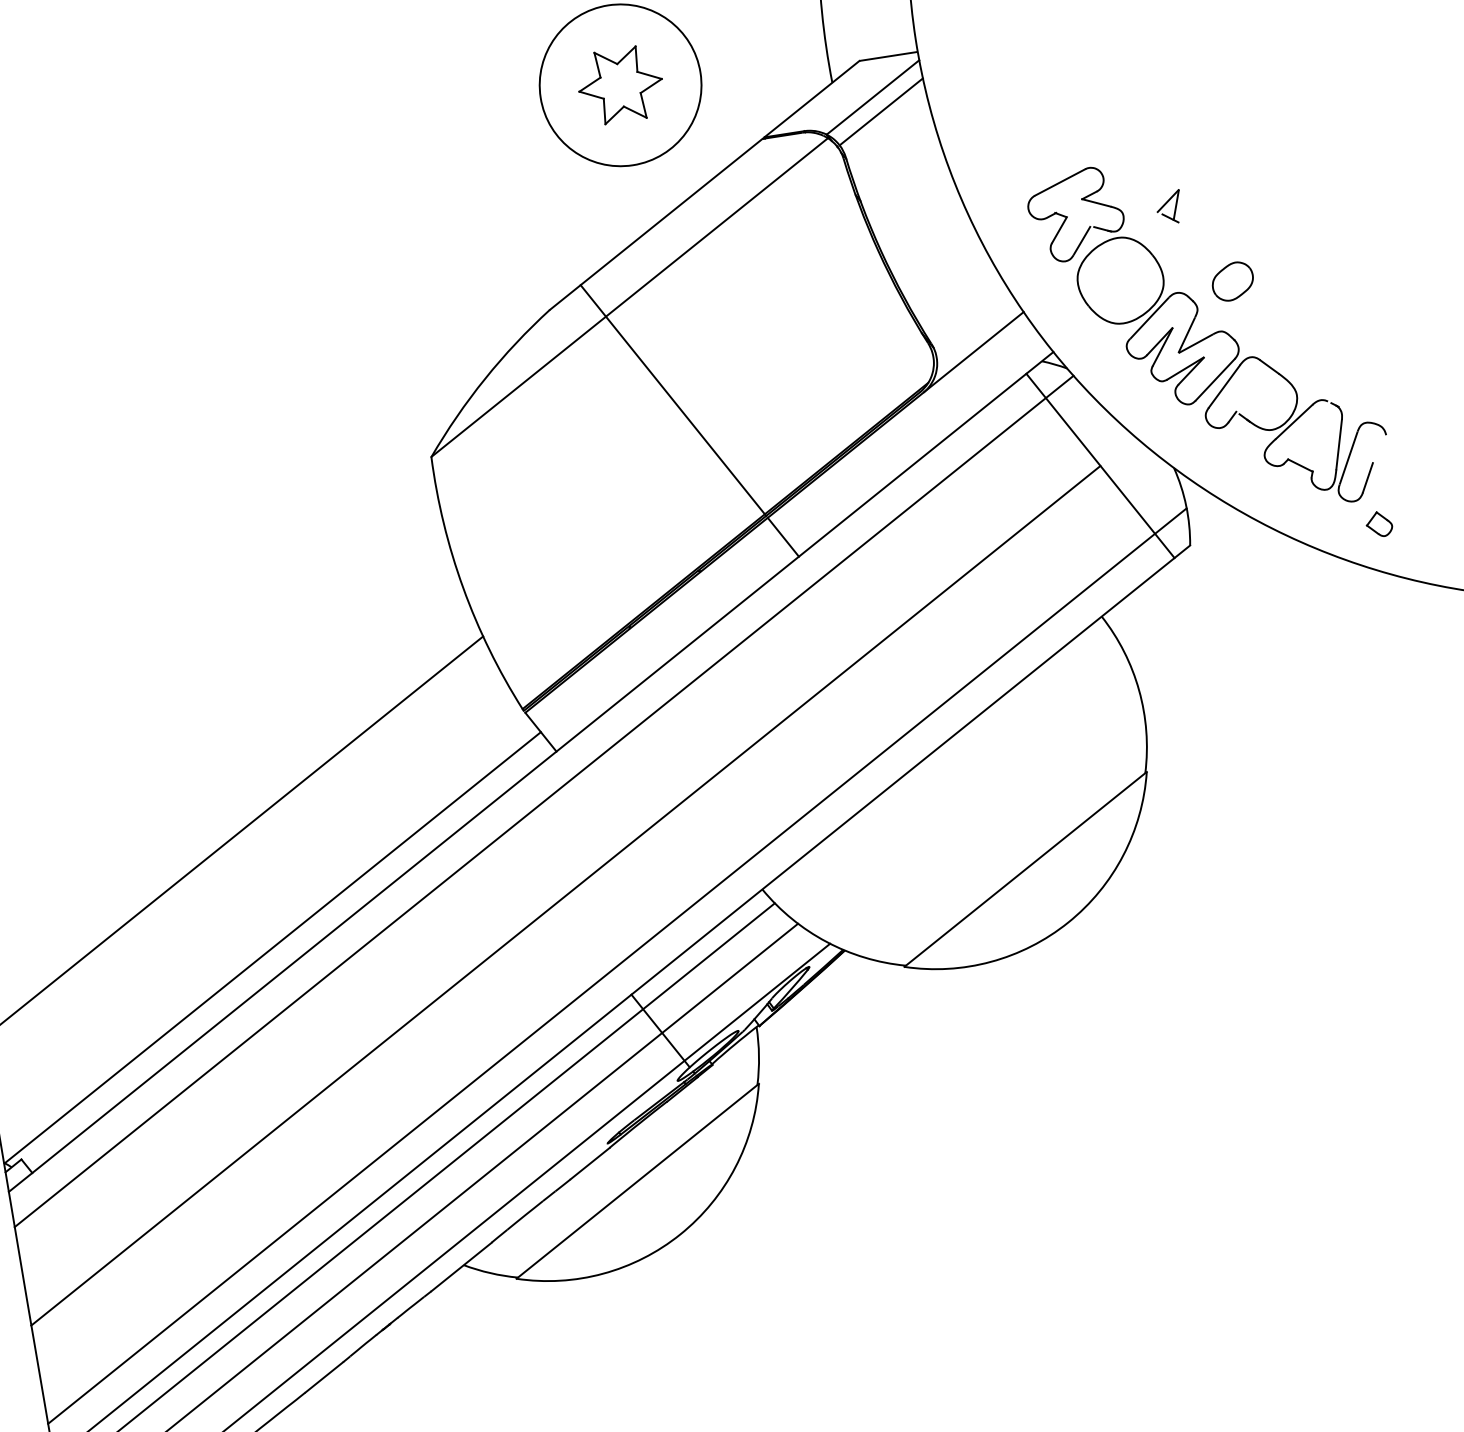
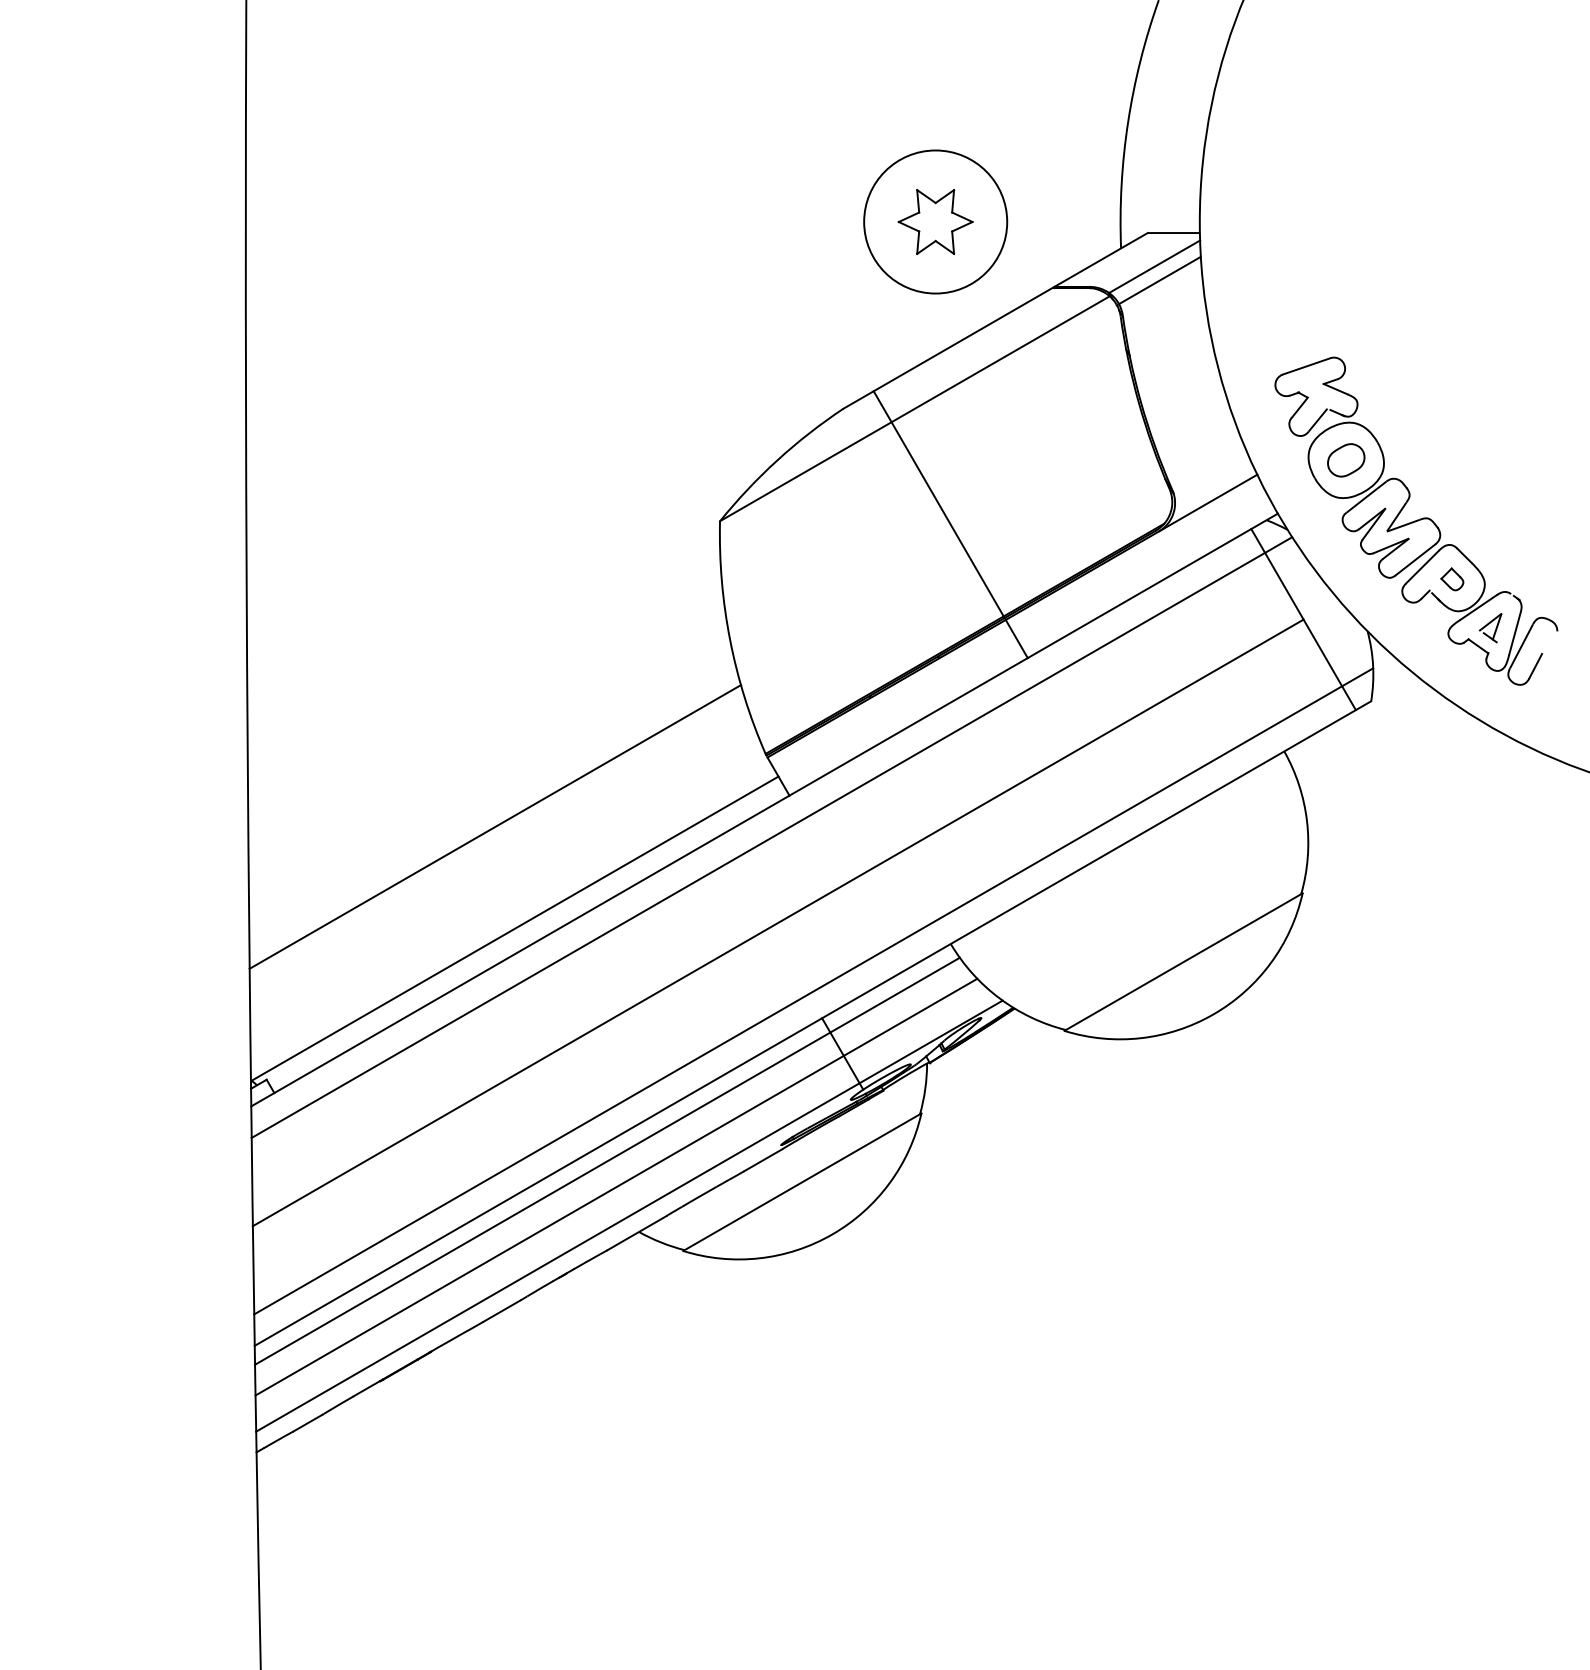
part: (1169, 208) -> (1490, 628), moved
part: (1233, 281) -> (1346, 460), moved
part: (1379, 524) -> (1452, 579), moved

